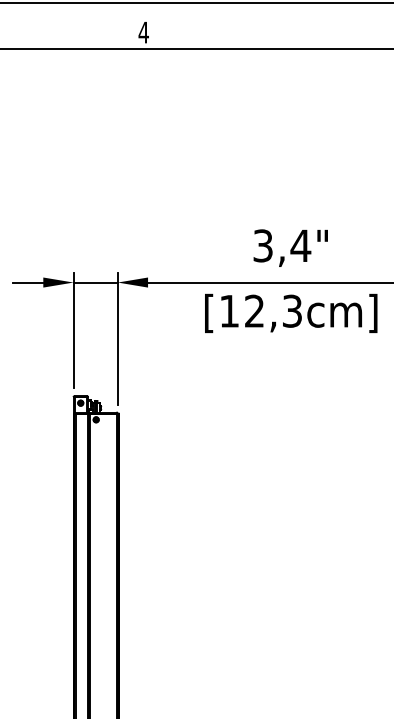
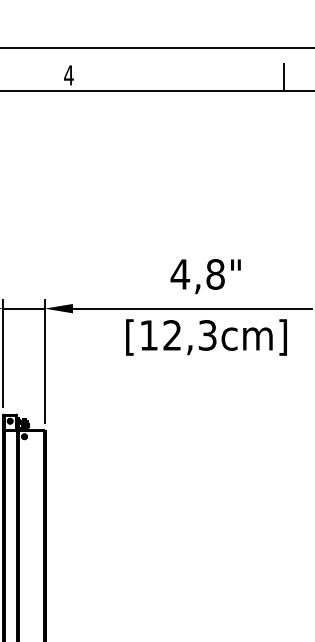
line: (374, 34) -> (284, 77), added
text: (281, 245) -> (197, 274), 3,4" -> 4,8"

